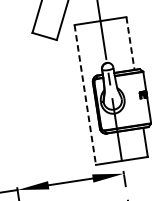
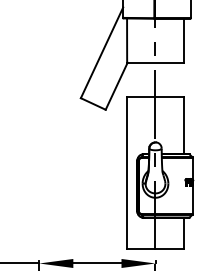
line: (130, 43) -> (183, 125), dashed -> solid
line: (85, 95) -> (127, 173), dashed -> solid

